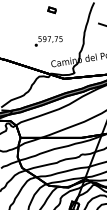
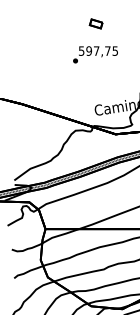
text: (48, 41) -> (95, 54), moved

